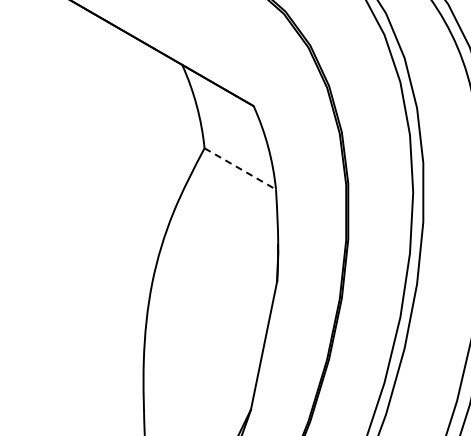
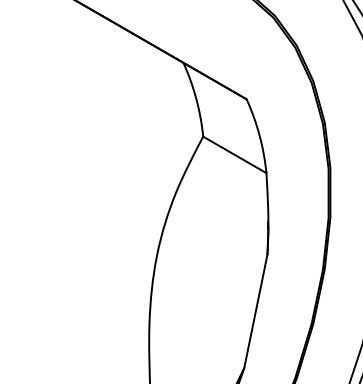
line: (240, 169) -> (235, 155), dashed -> solid

